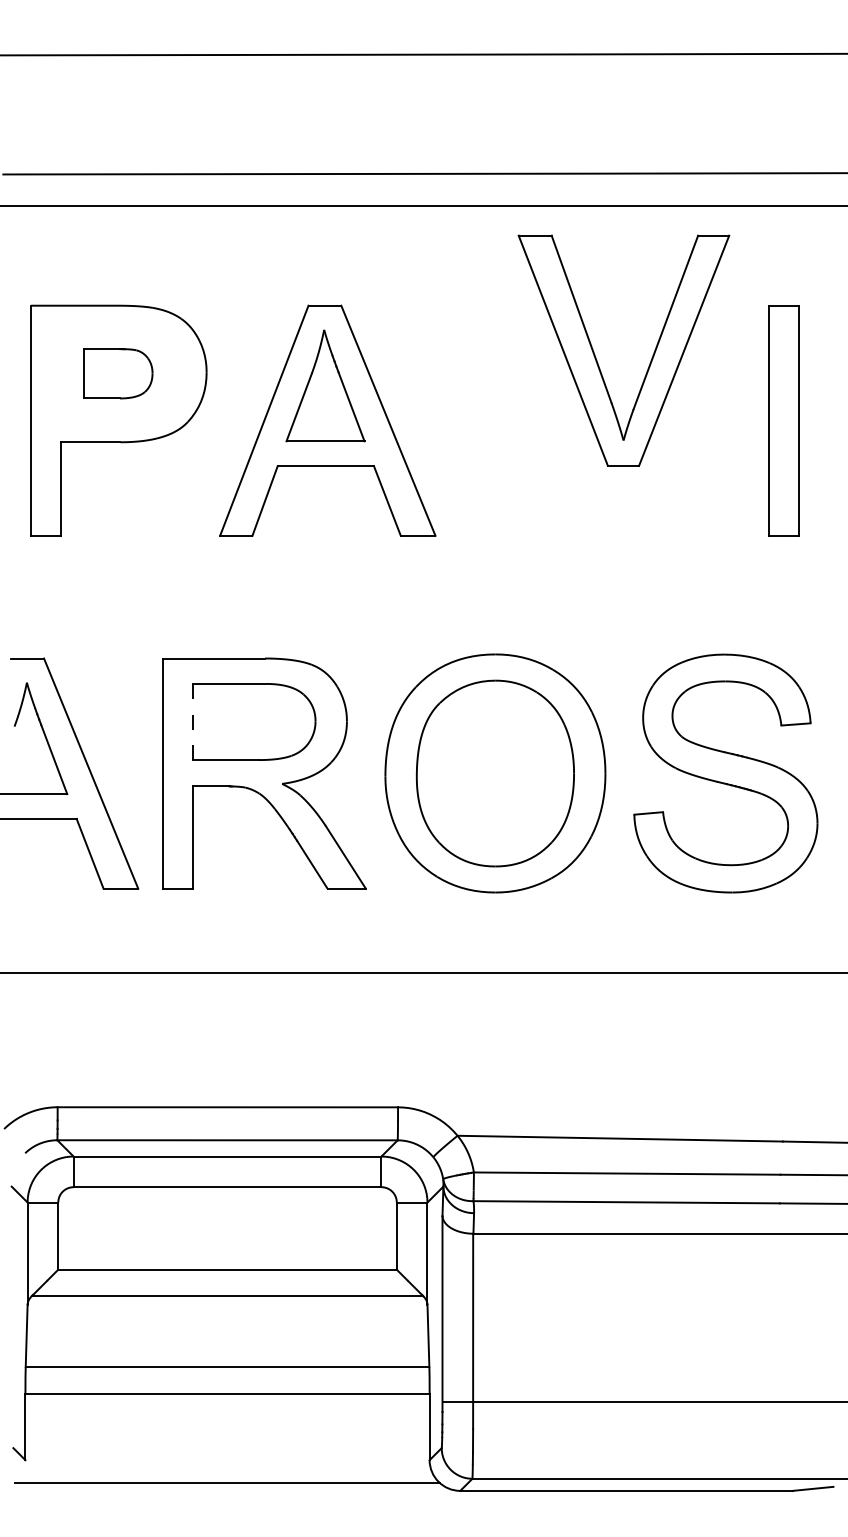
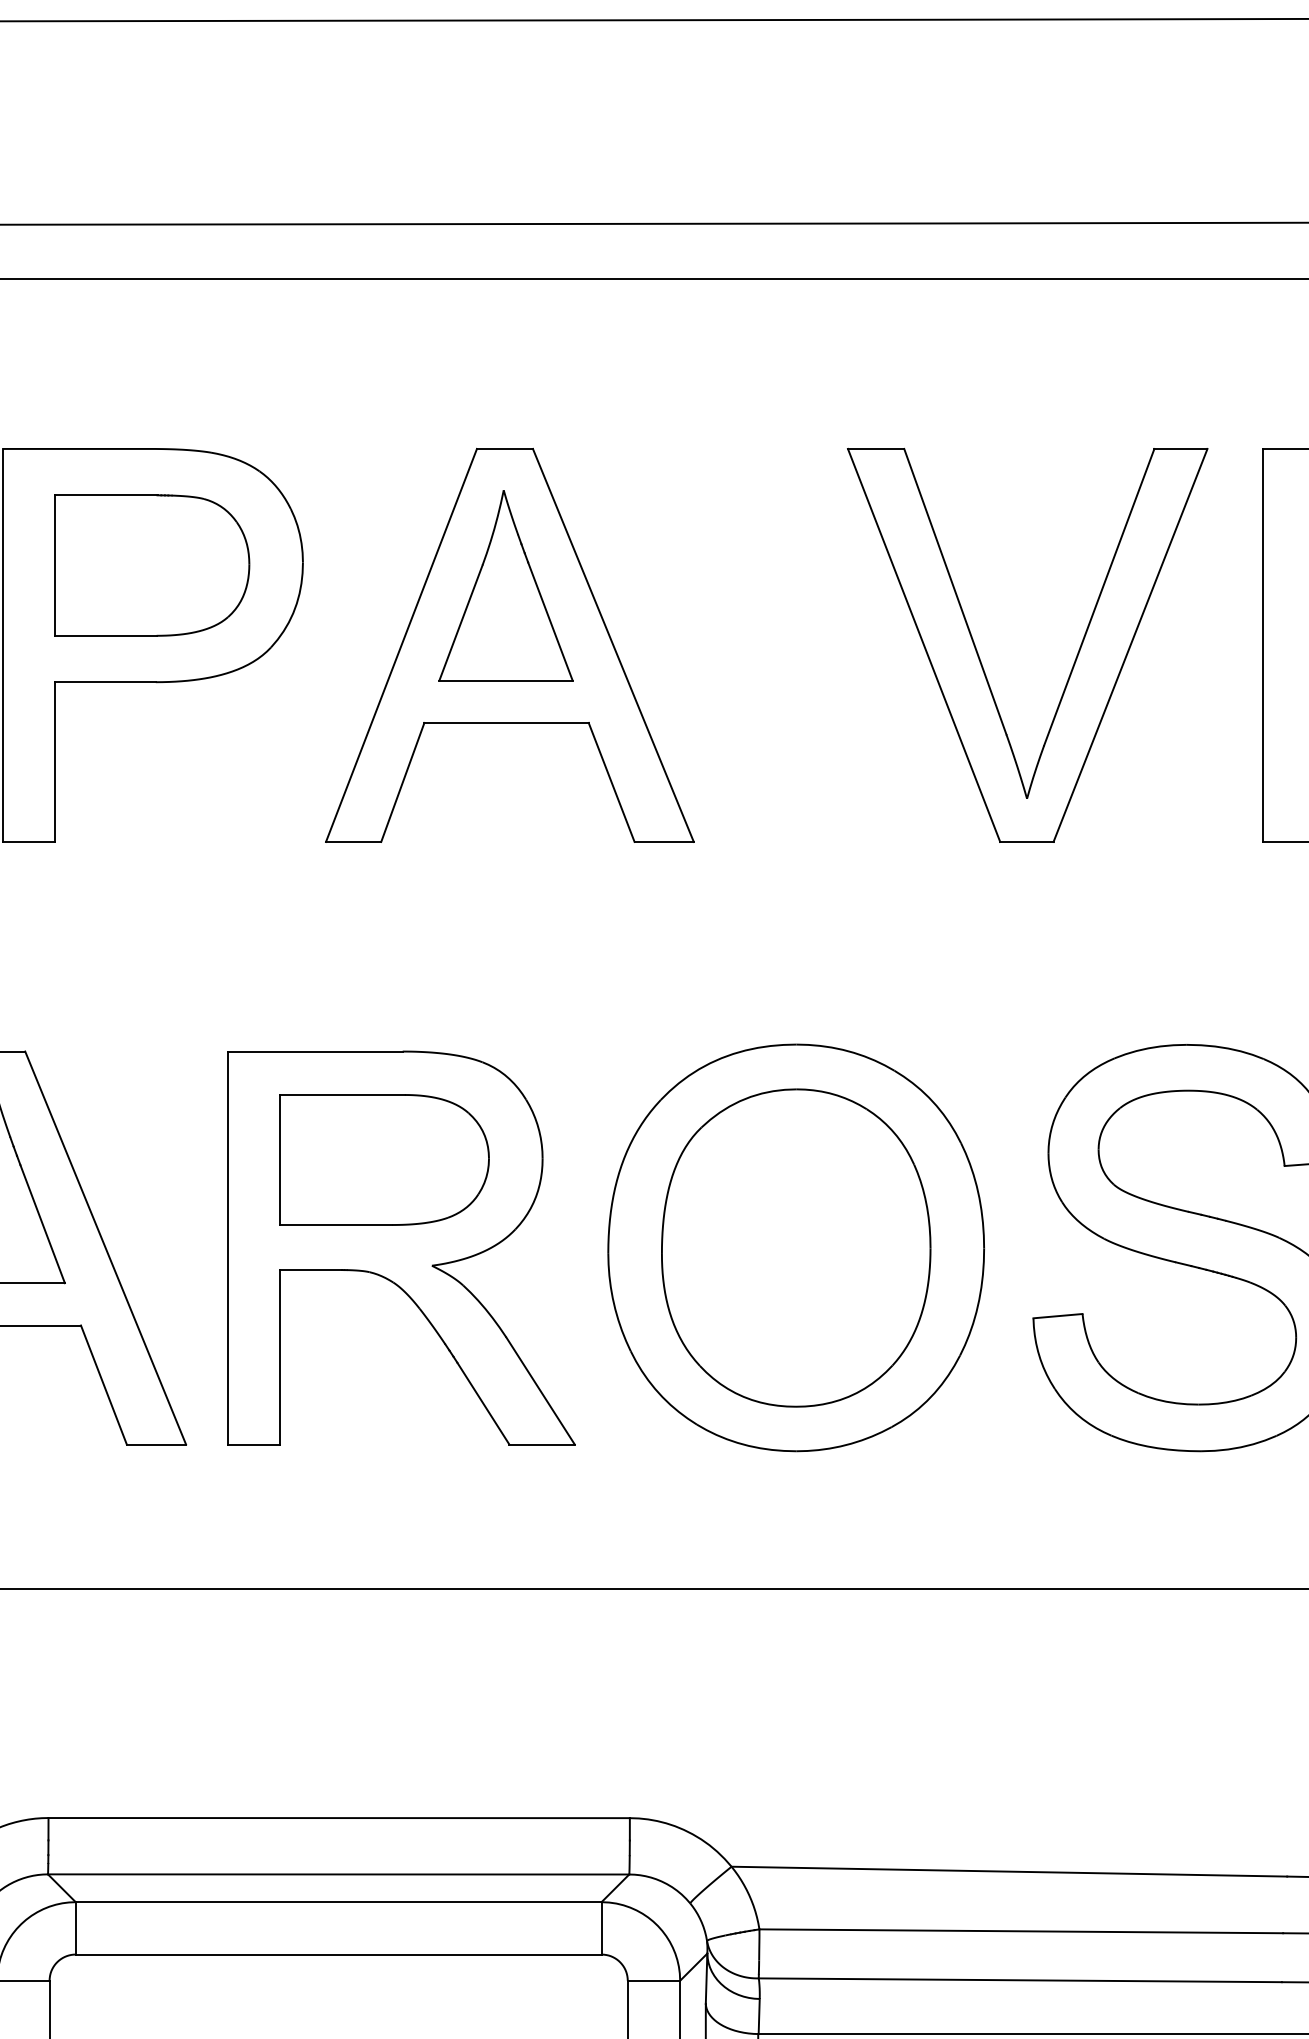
part: (597, 360) -> (982, 662), moved
part: (118, 373) -> (152, 564), size x1.67
line: (193, 722) -> (280, 1160), dashed -> solid

